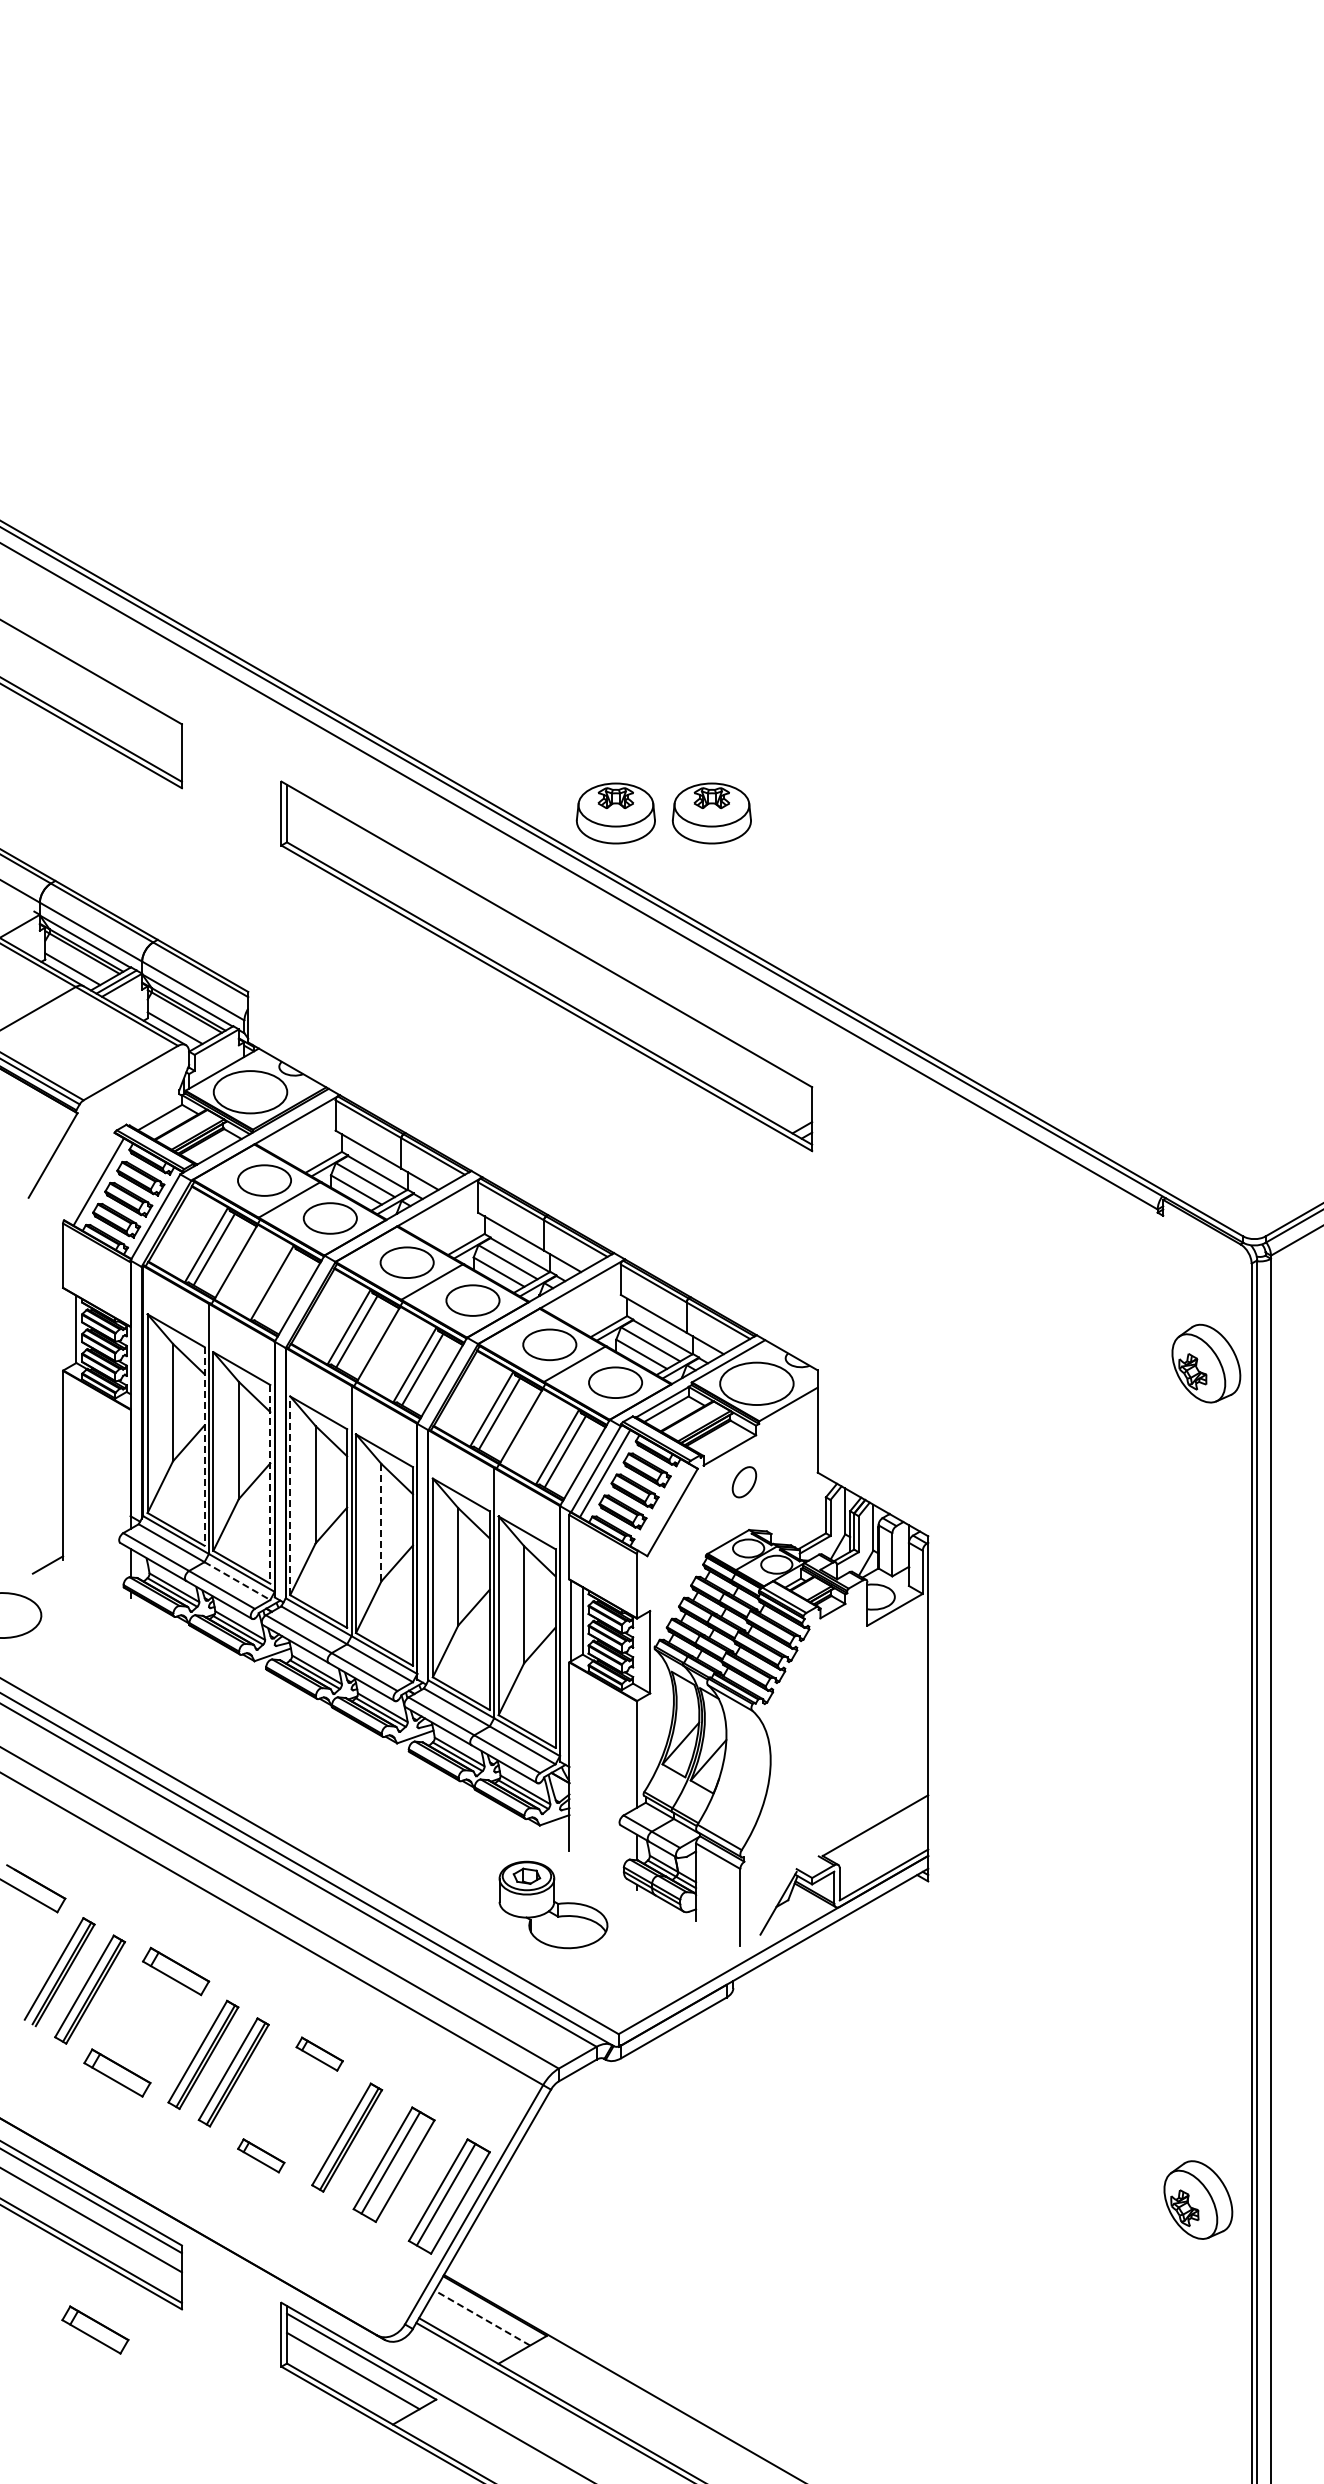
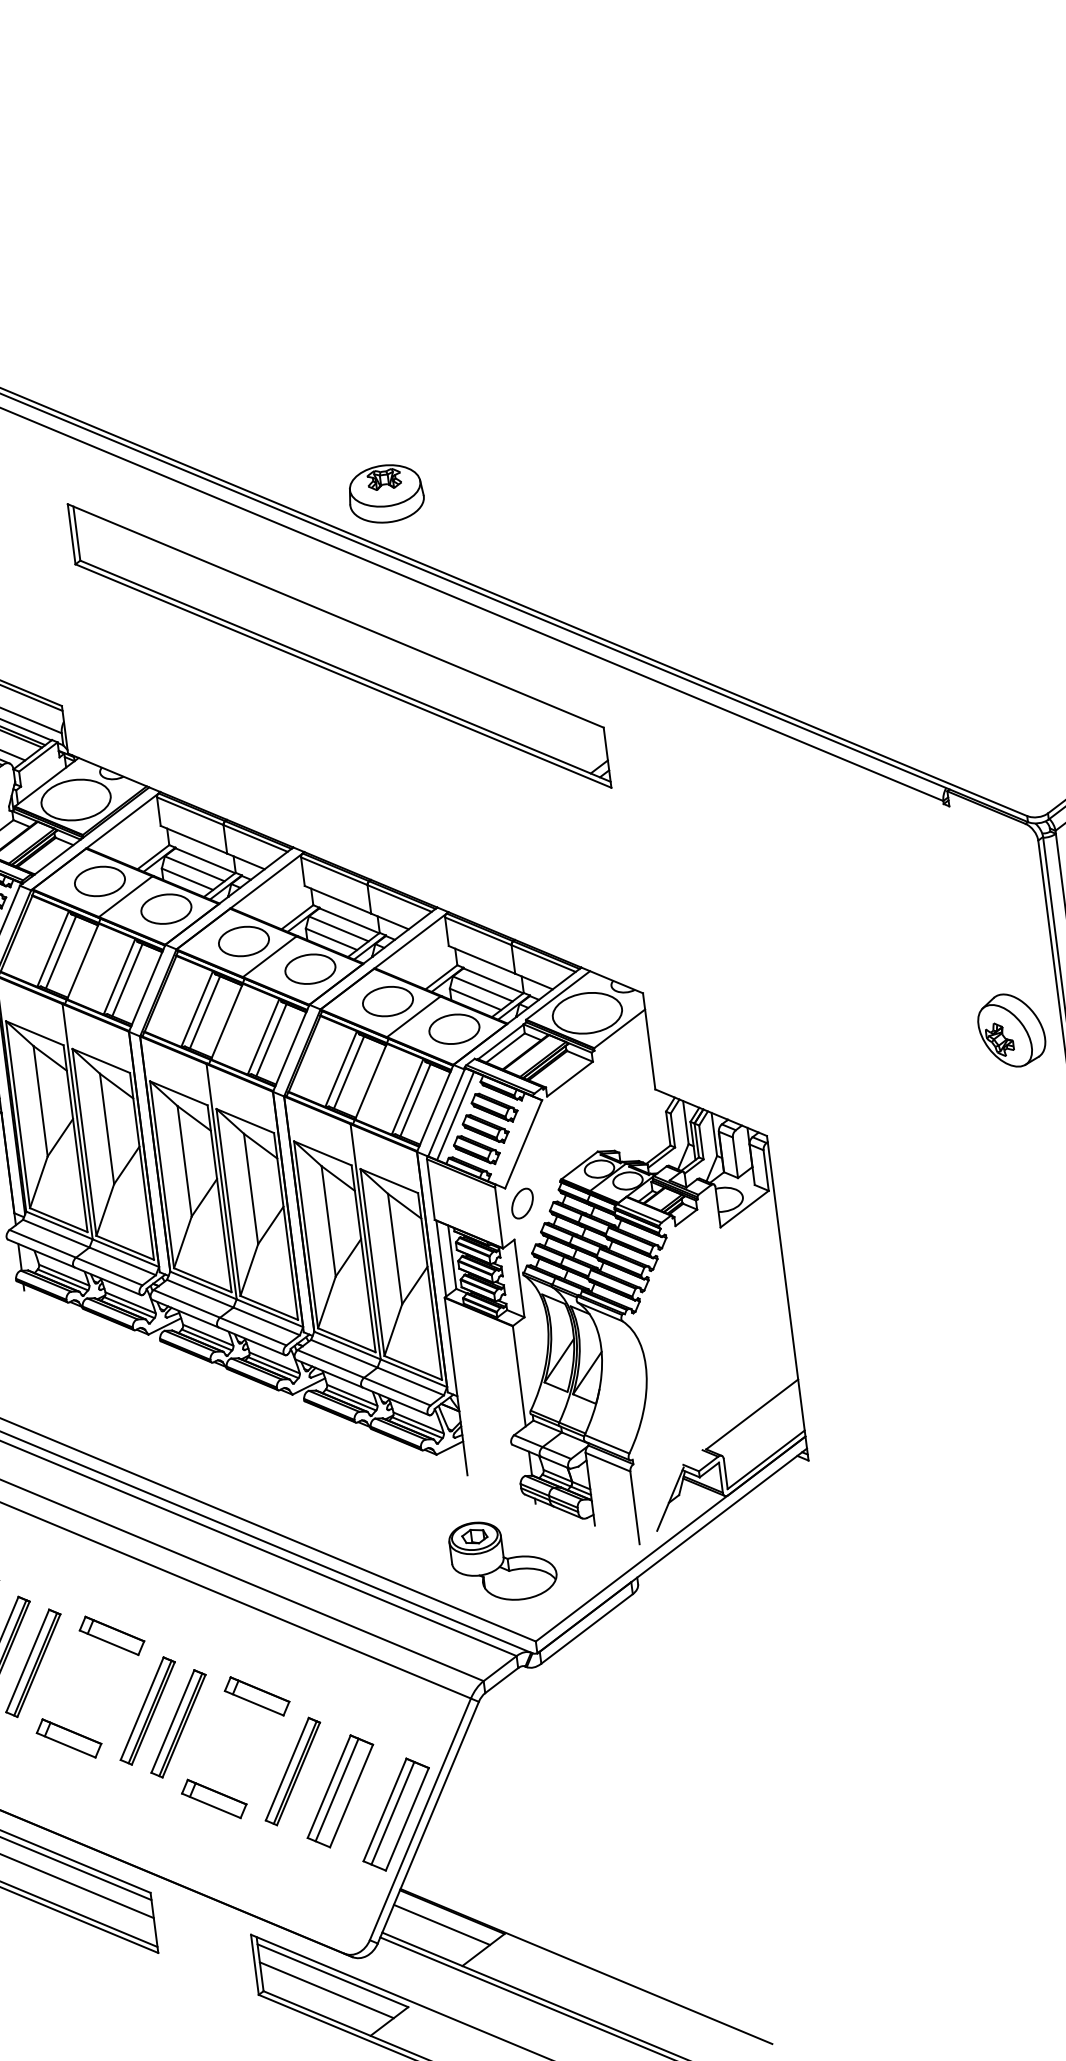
part: (711, 813) -> (476, 482), removed
line: (279, 1287) -> (126, 980), added
part: (1206, 1363) -> (1011, 1030), moved
line: (204, 1446) -> (75, 1138), dashed -> solid
part: (744, 1482) -> (522, 1203), moved
line: (270, 1484) -> (142, 1166), dashed -> solid
line: (290, 1495) -> (162, 1174), dashed -> solid
line: (381, 1522) -> (251, 1188), dashed -> solid
line: (237, 1581) -> (122, 1261), dashed -> solid
part: (553, 1904) -> (503, 1559), moved
part: (319, 2053) -> (256, 1695), size x1.43
part: (261, 2155) -> (214, 1798), size x1.43
line: (482, 2318) -> (442, 1925), dashed -> solid
part: (95, 2329) -> (79, 1982), removed

